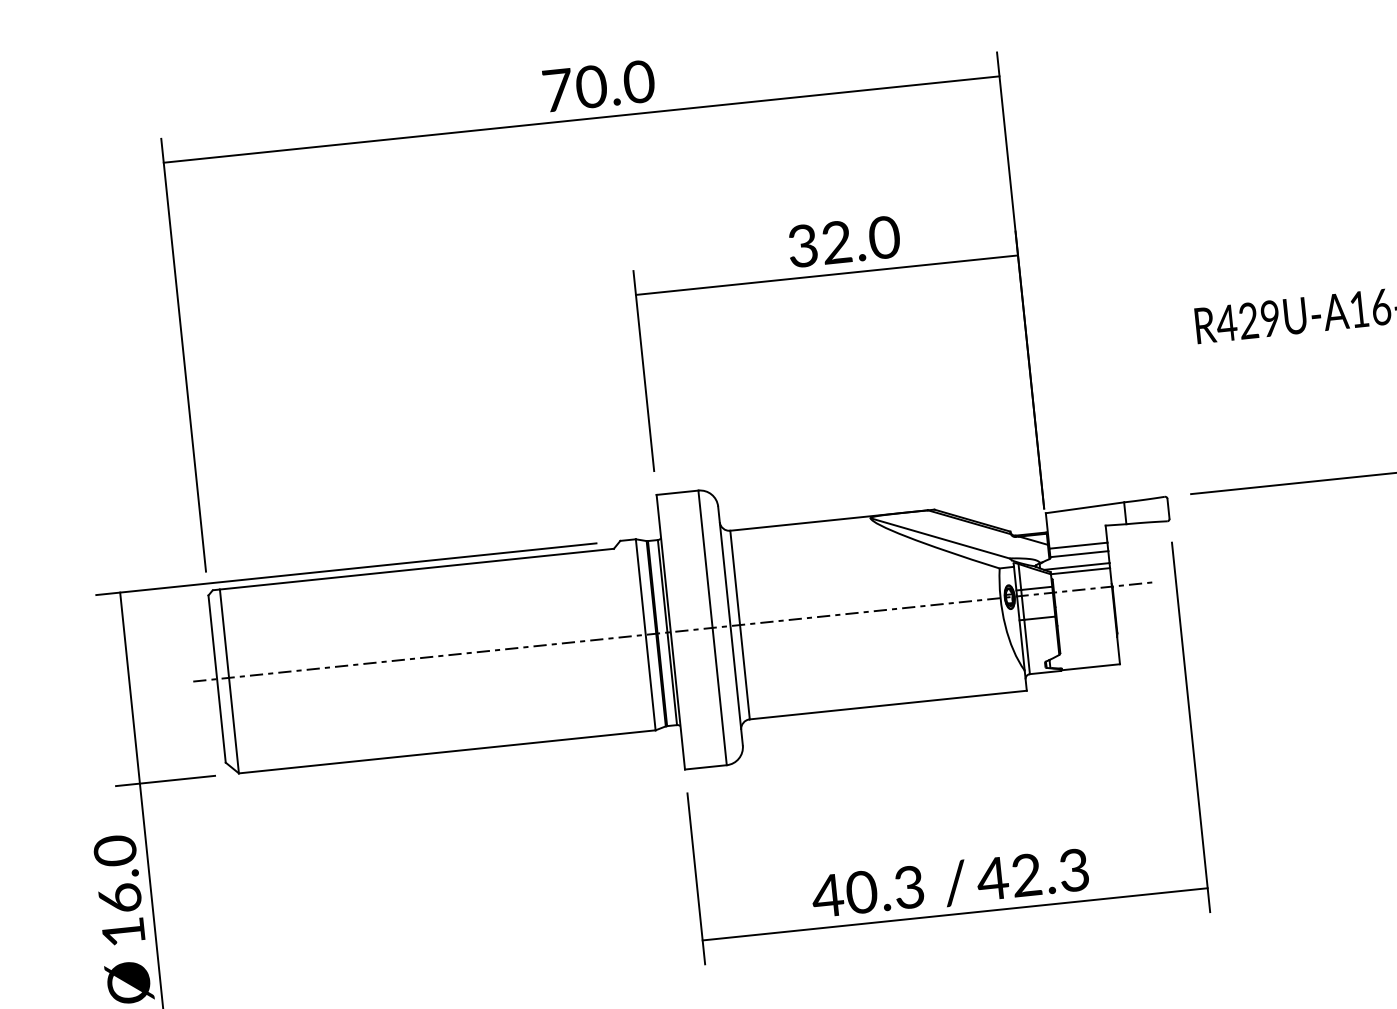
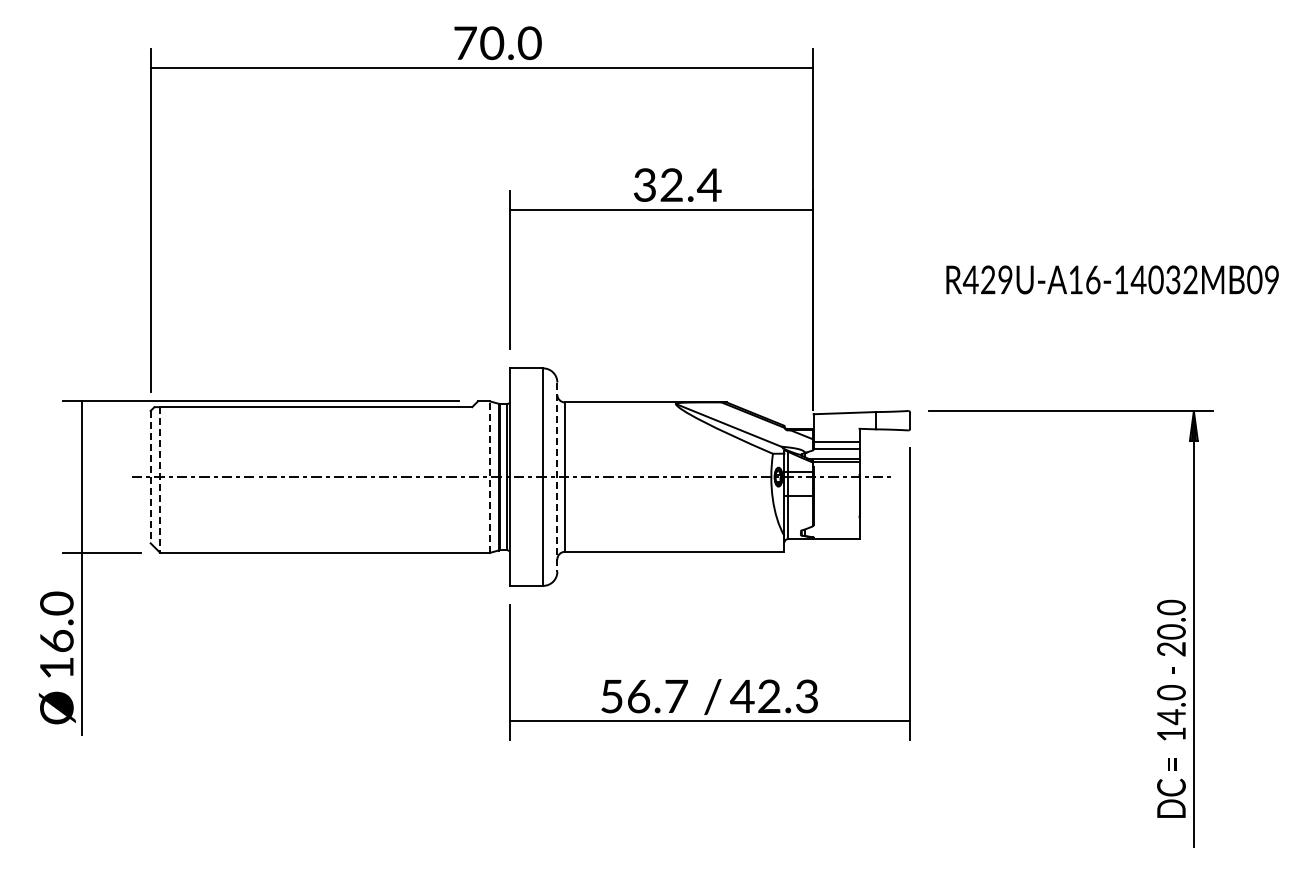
text: (883, 236) -> (708, 184), 32.0 -> 32.4
line: (730, 626) -> (557, 477), solid -> dashed
line: (646, 635) -> (490, 477), solid -> dashed
line: (216, 679) -> (150, 477), solid -> dashed
line: (229, 680) -> (160, 479), solid -> dashed
text: (867, 891) -> (643, 696), 40.3 -> 56.7

